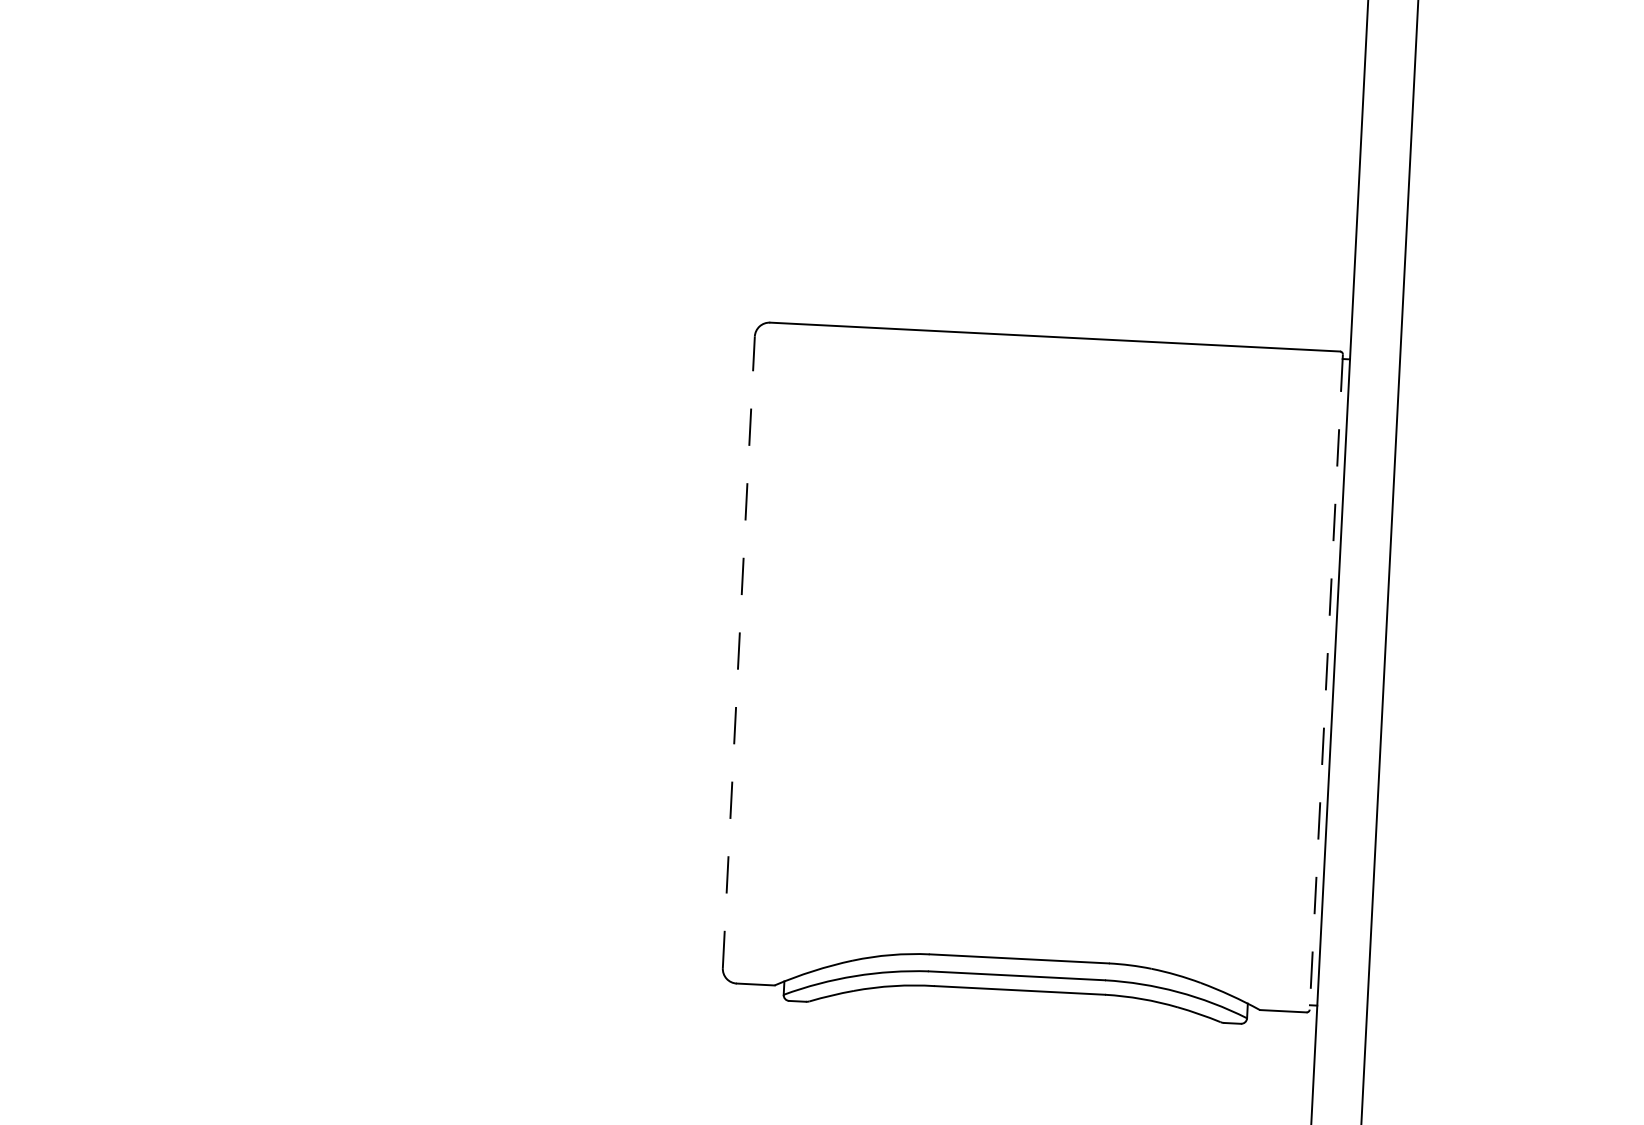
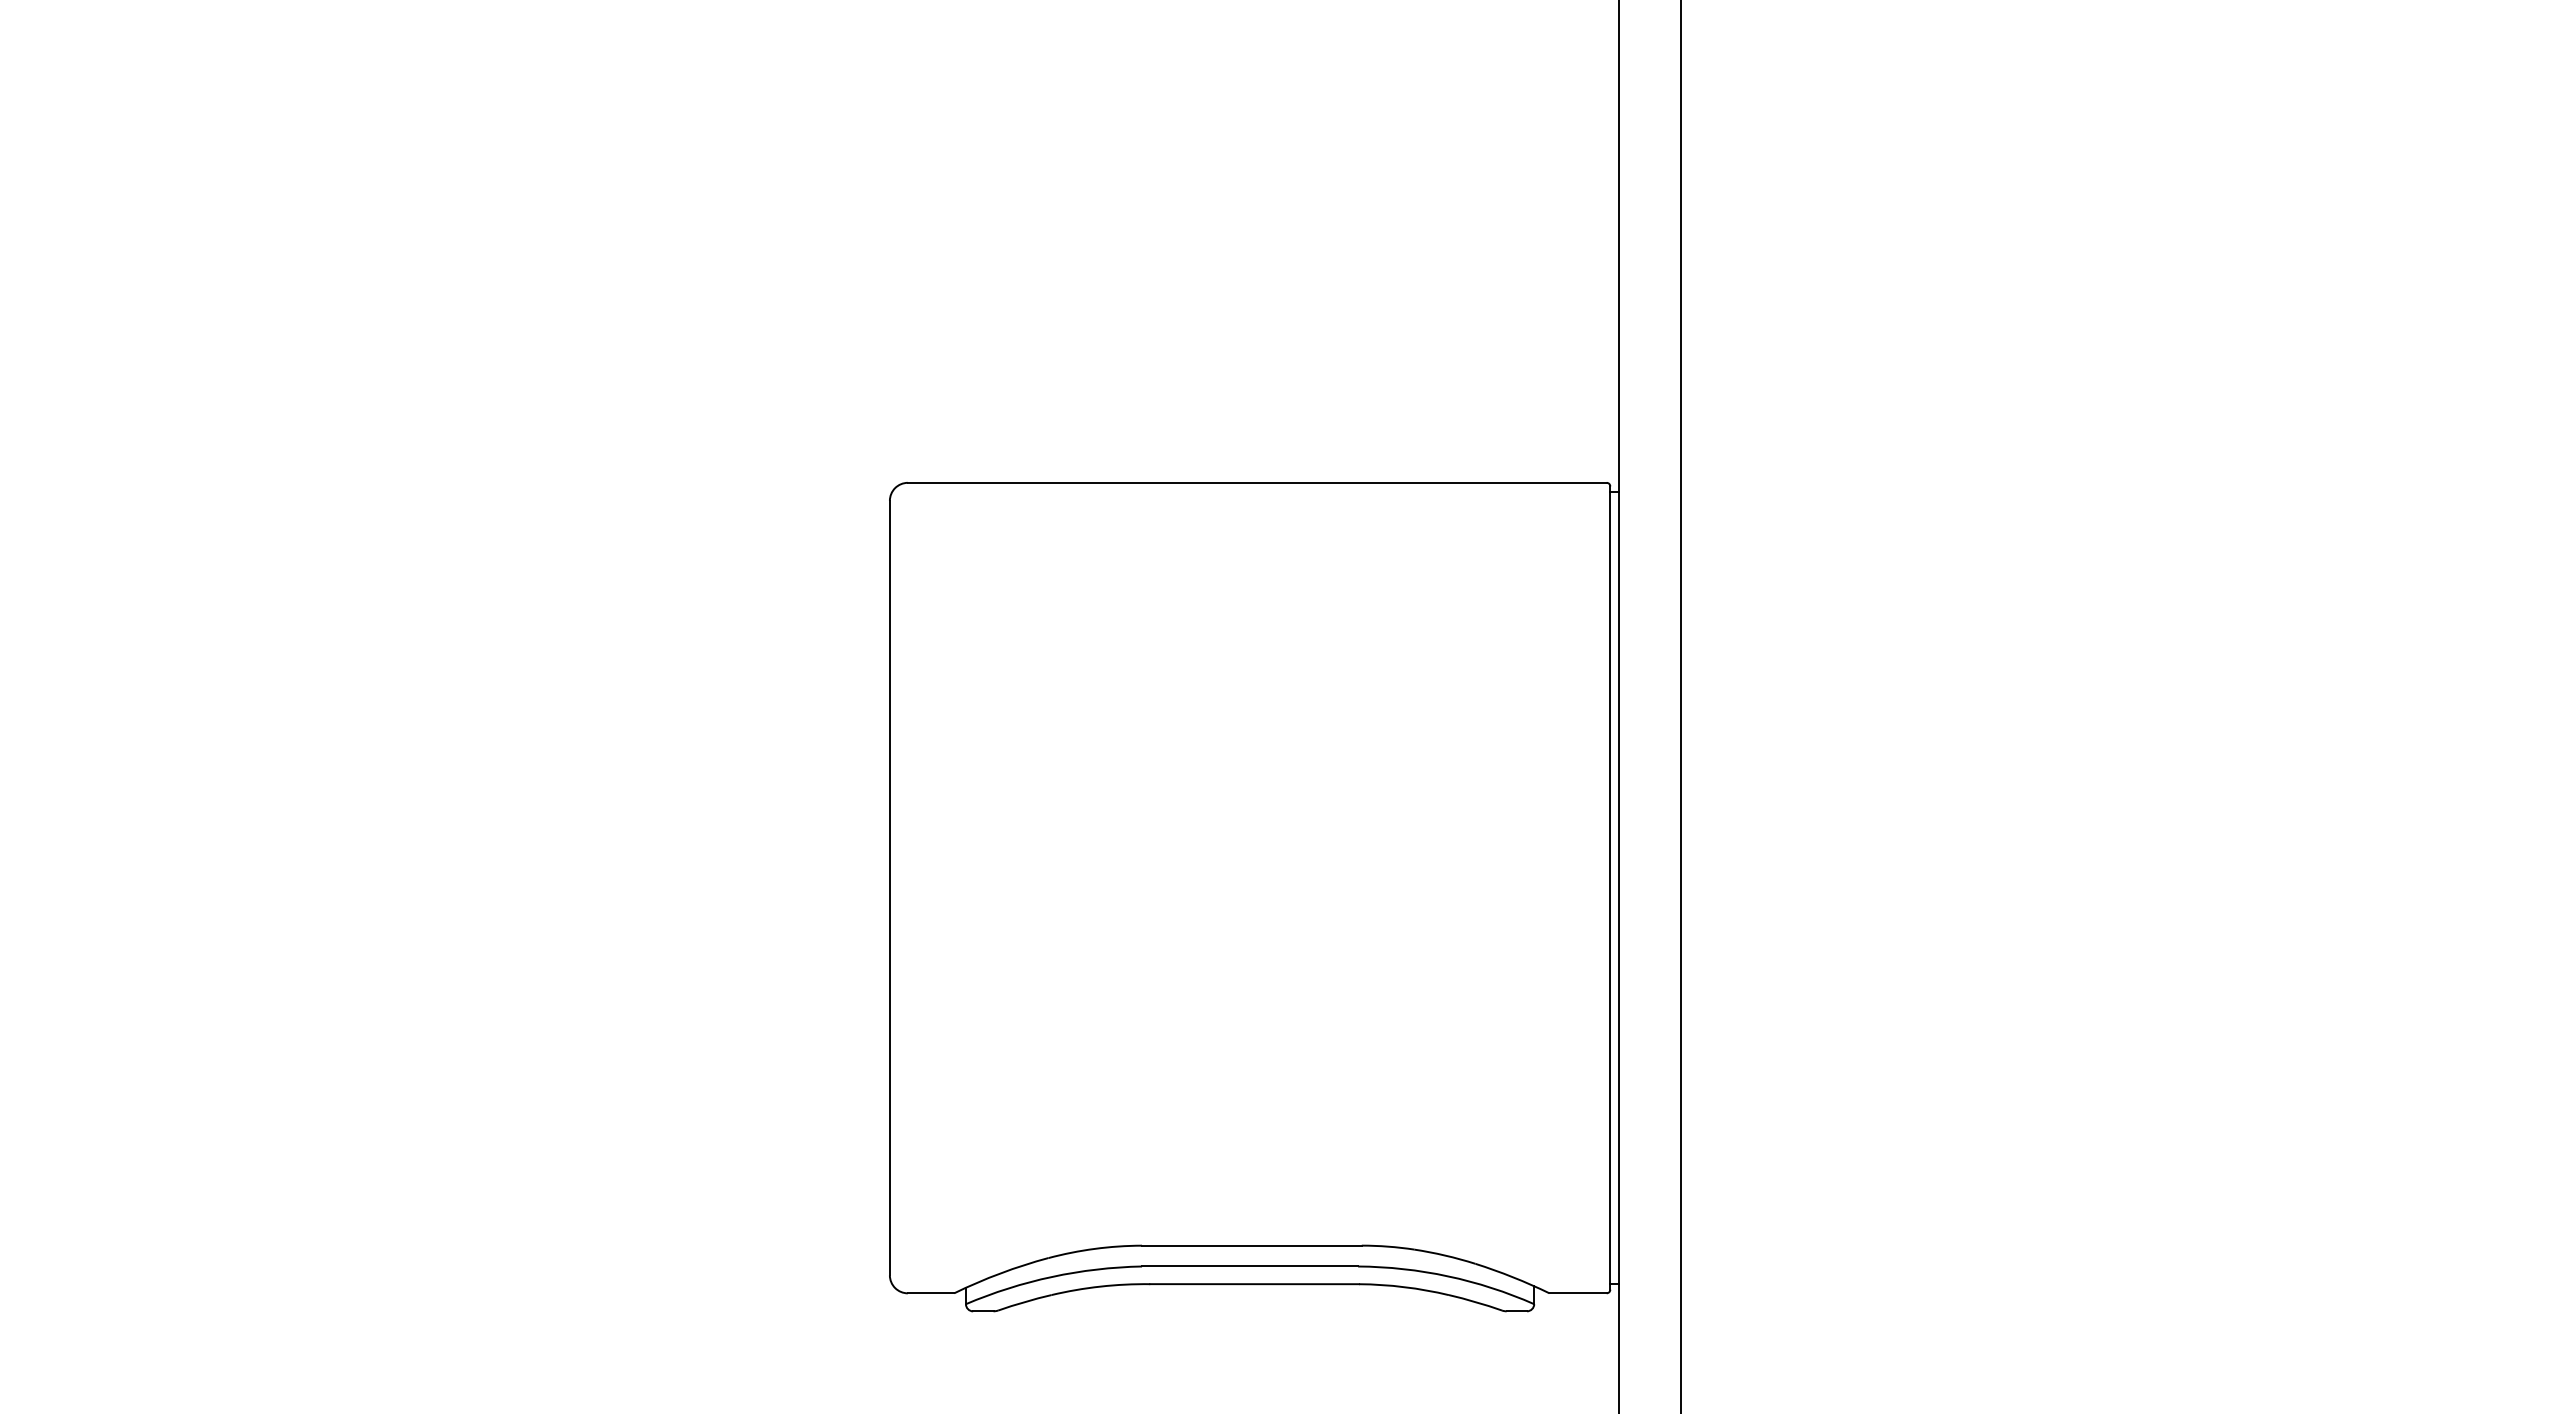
line: (738, 651) -> (889, 887), dashed -> solid
line: (1326, 682) -> (1610, 888), dashed -> solid

